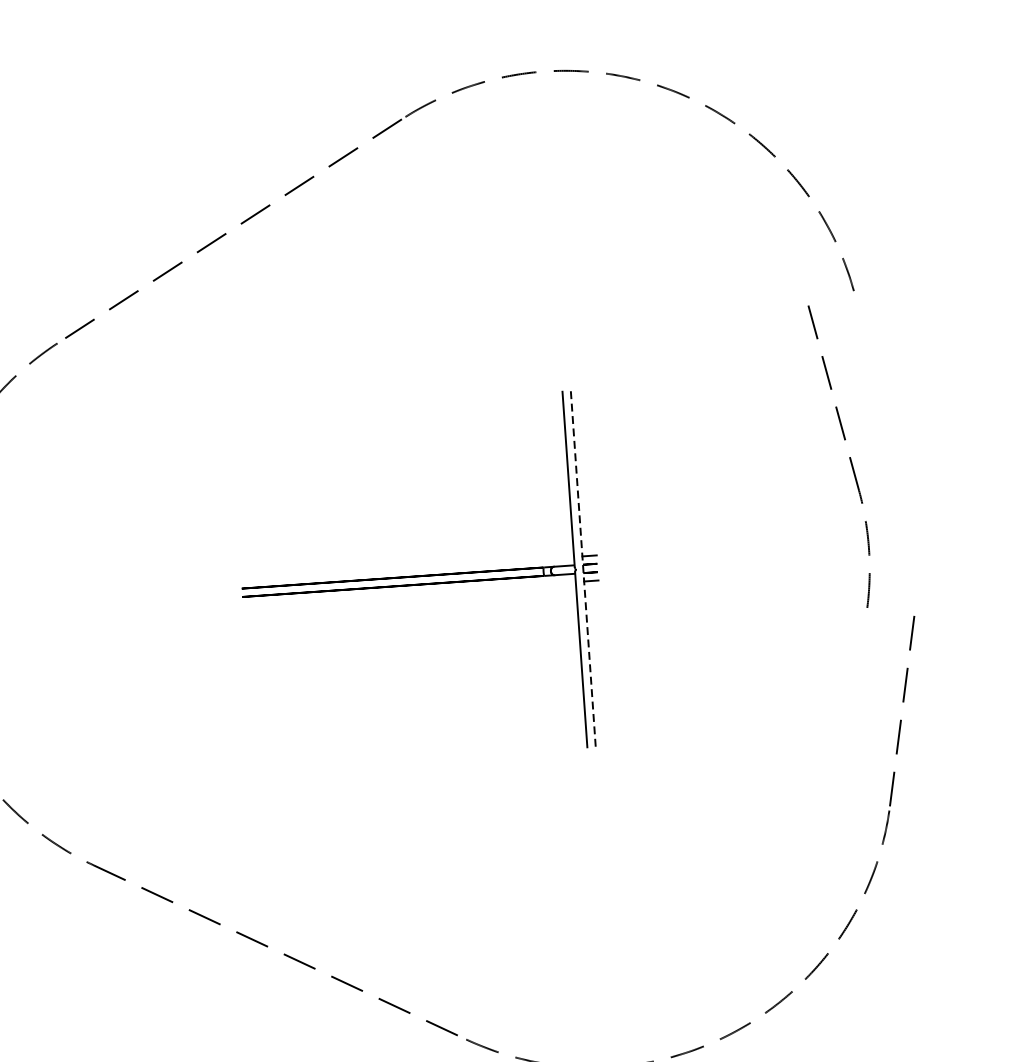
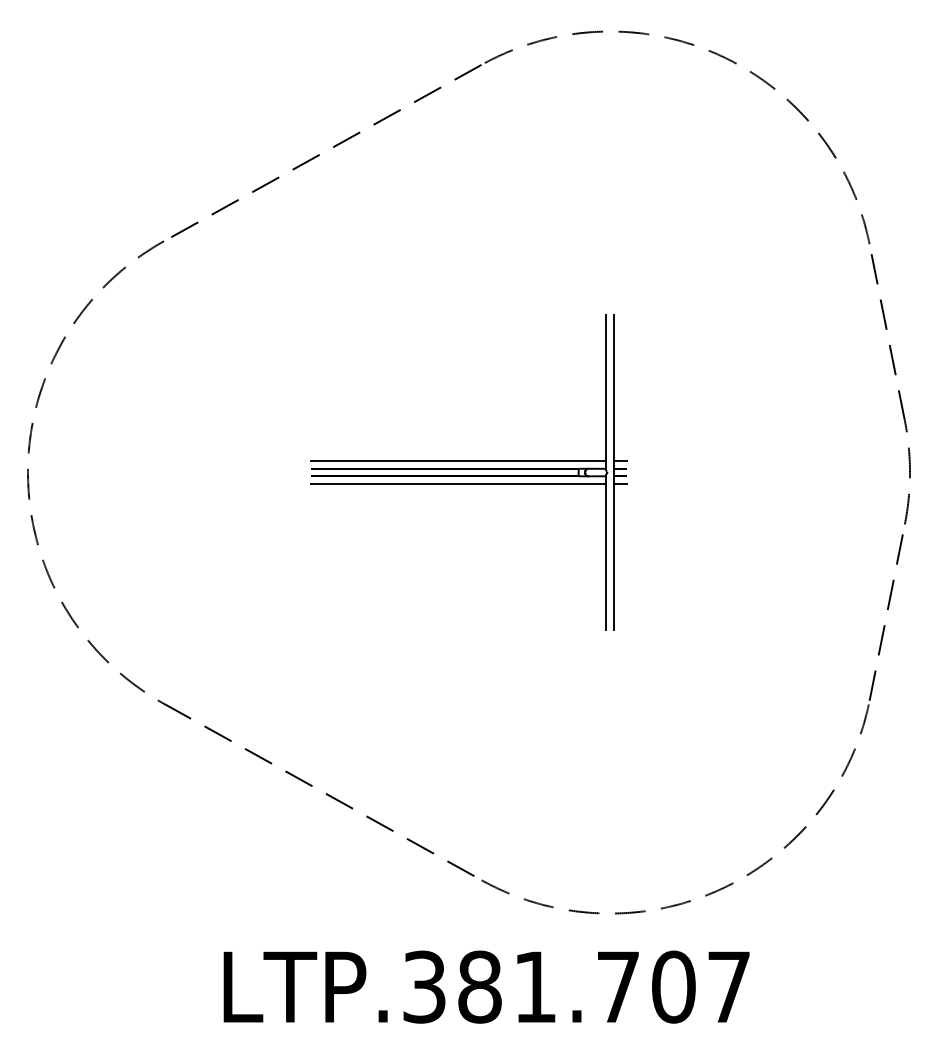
part: (849, 457) -> (898, 390), moved
line: (407, 568) -> (458, 461), added
line: (582, 568) -> (613, 472), dashed -> solid
line: (408, 593) -> (458, 483), added

